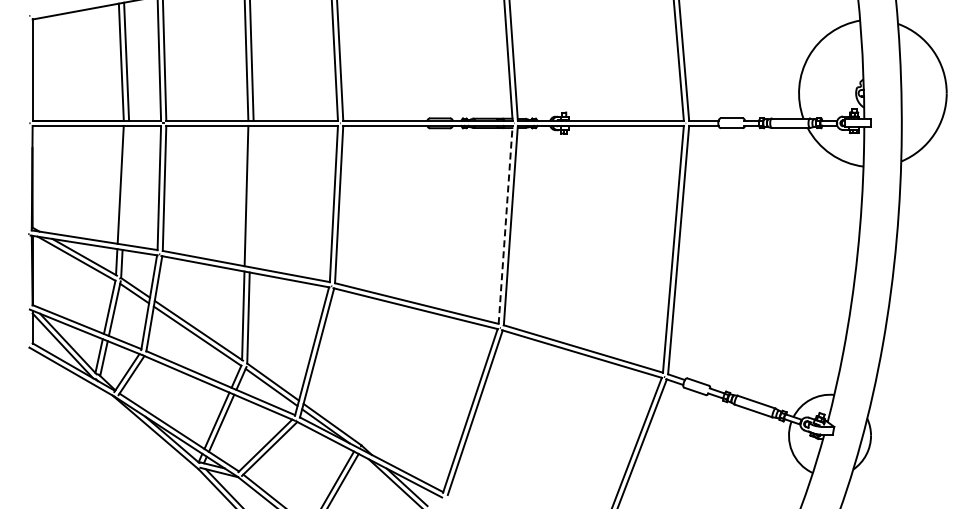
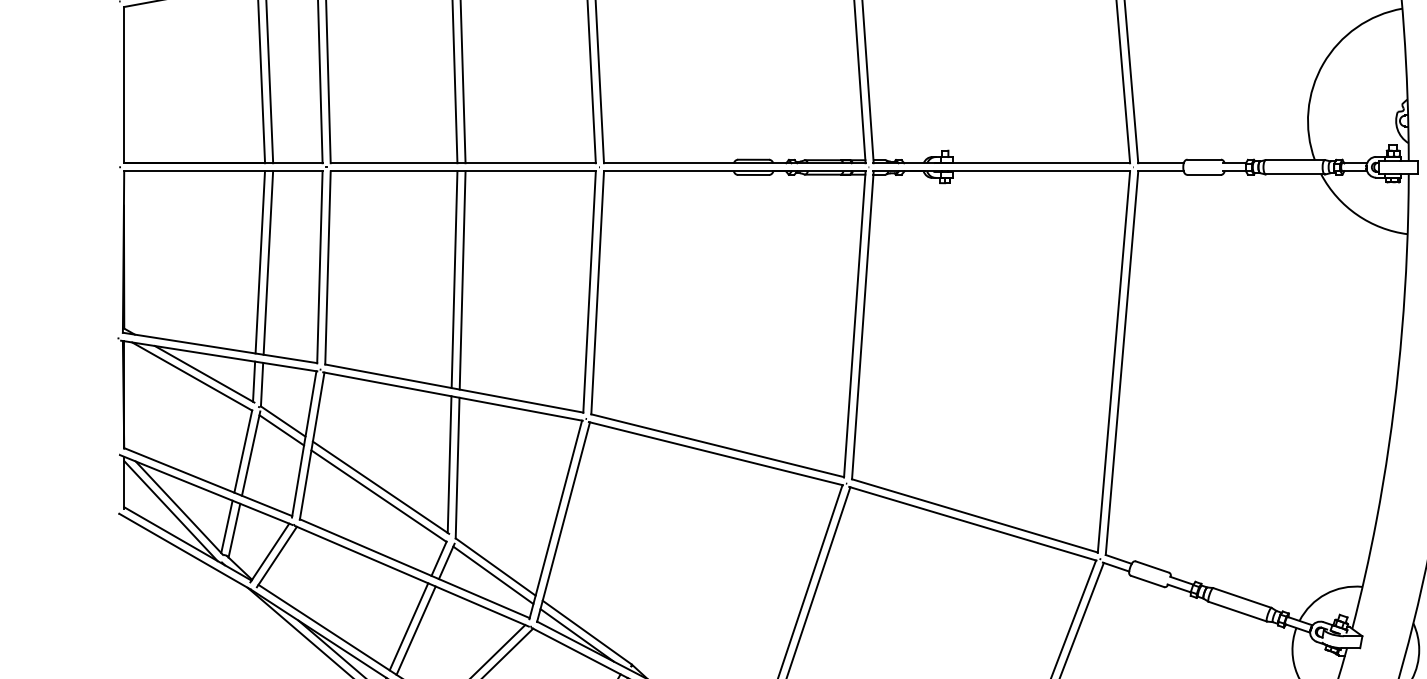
line: (125, 184) -> (267, 261), added
line: (251, 196) -> (462, 280), added
line: (505, 224) -> (854, 323), dashed -> solid

